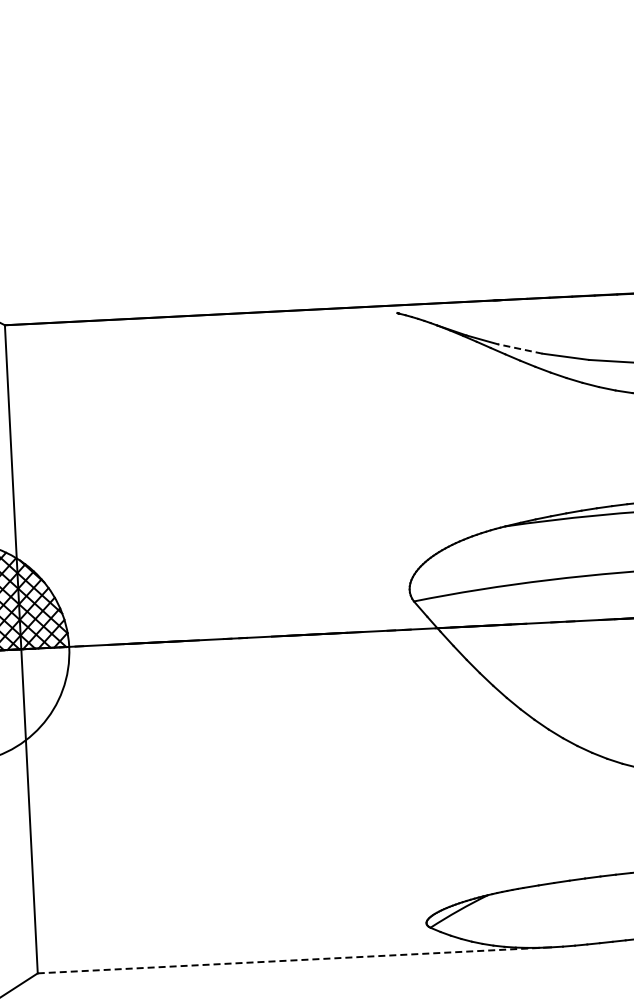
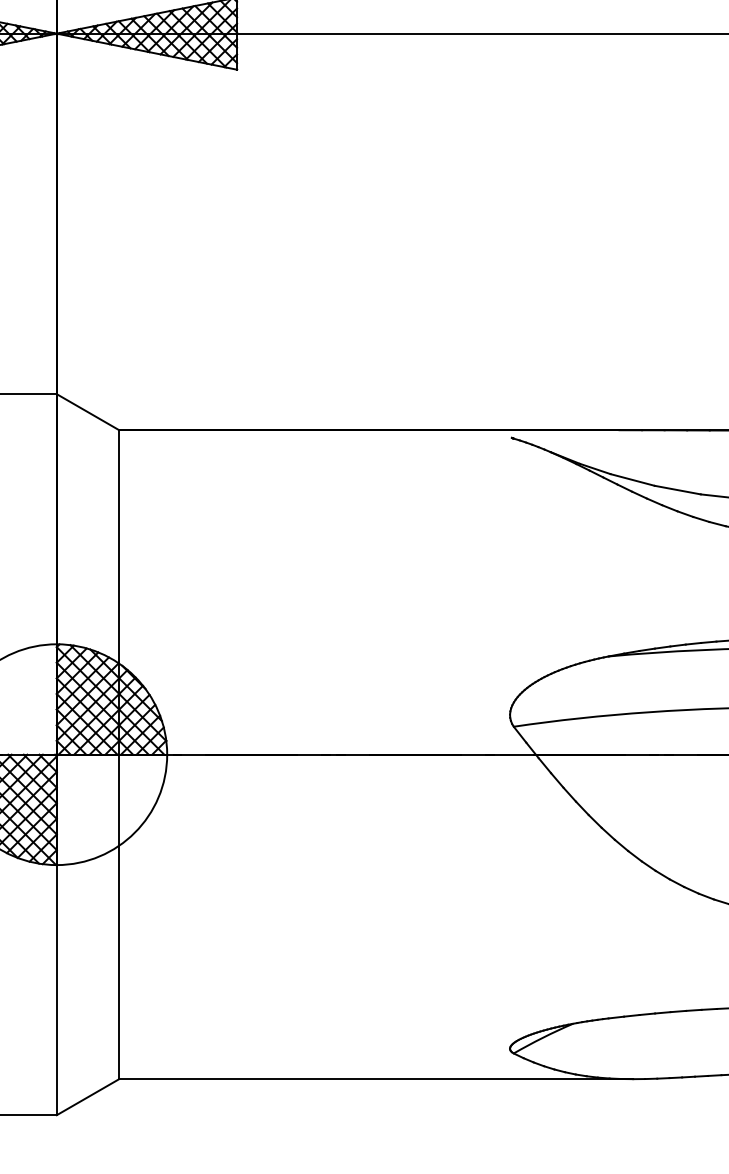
line: (520, 348) -> (632, 479), dashed -> solid
line: (294, 960) -> (376, 1079), dashed -> solid

